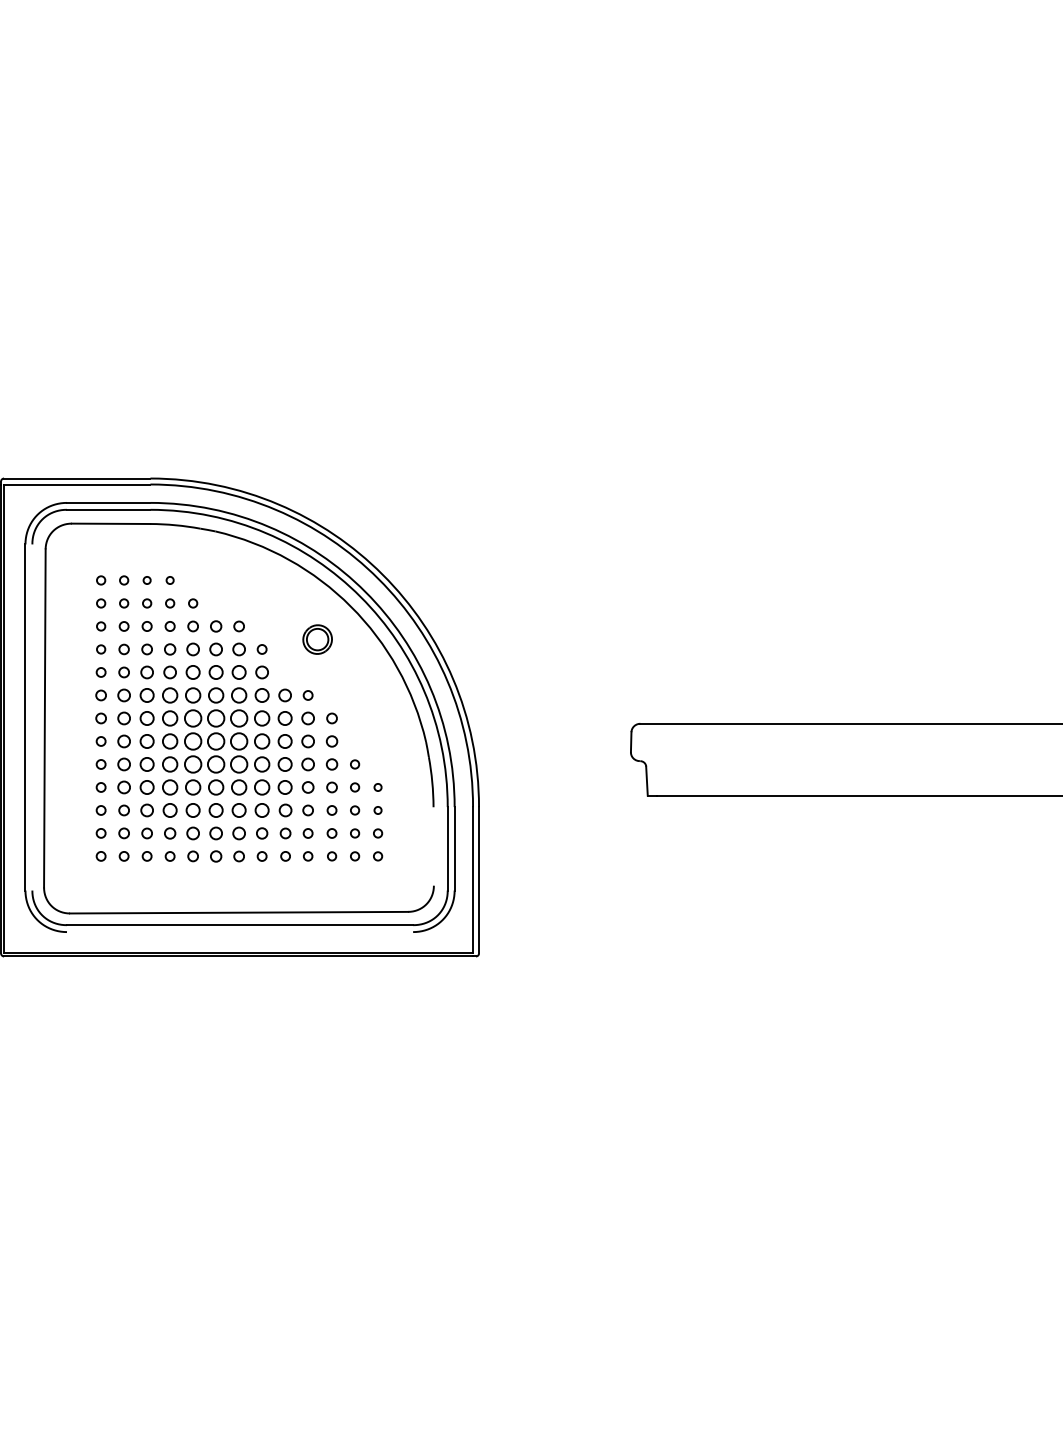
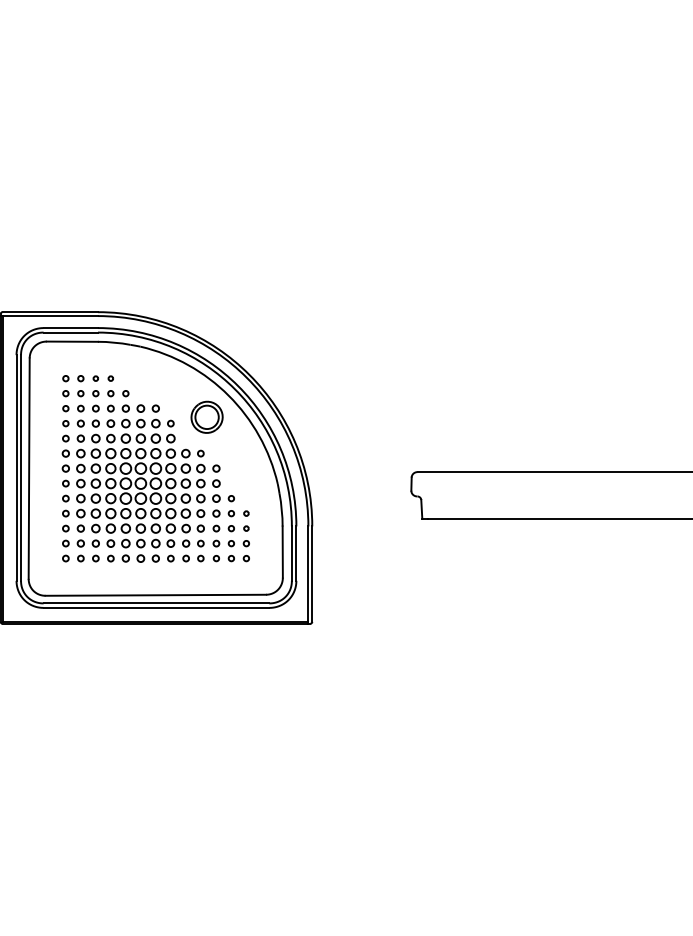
part: (316, 638) -> (206, 416), size x1.67
line: (33, 716) -> (21, 467), added
line: (433, 845) -> (282, 551), added
line: (240, 931) -> (156, 607), added

